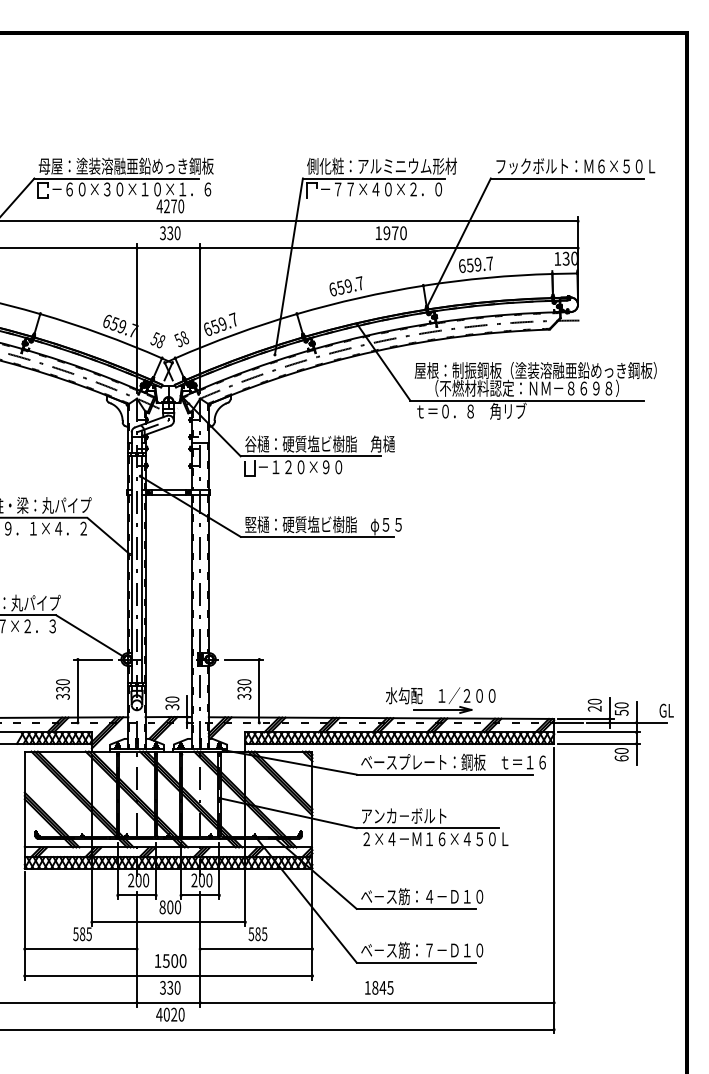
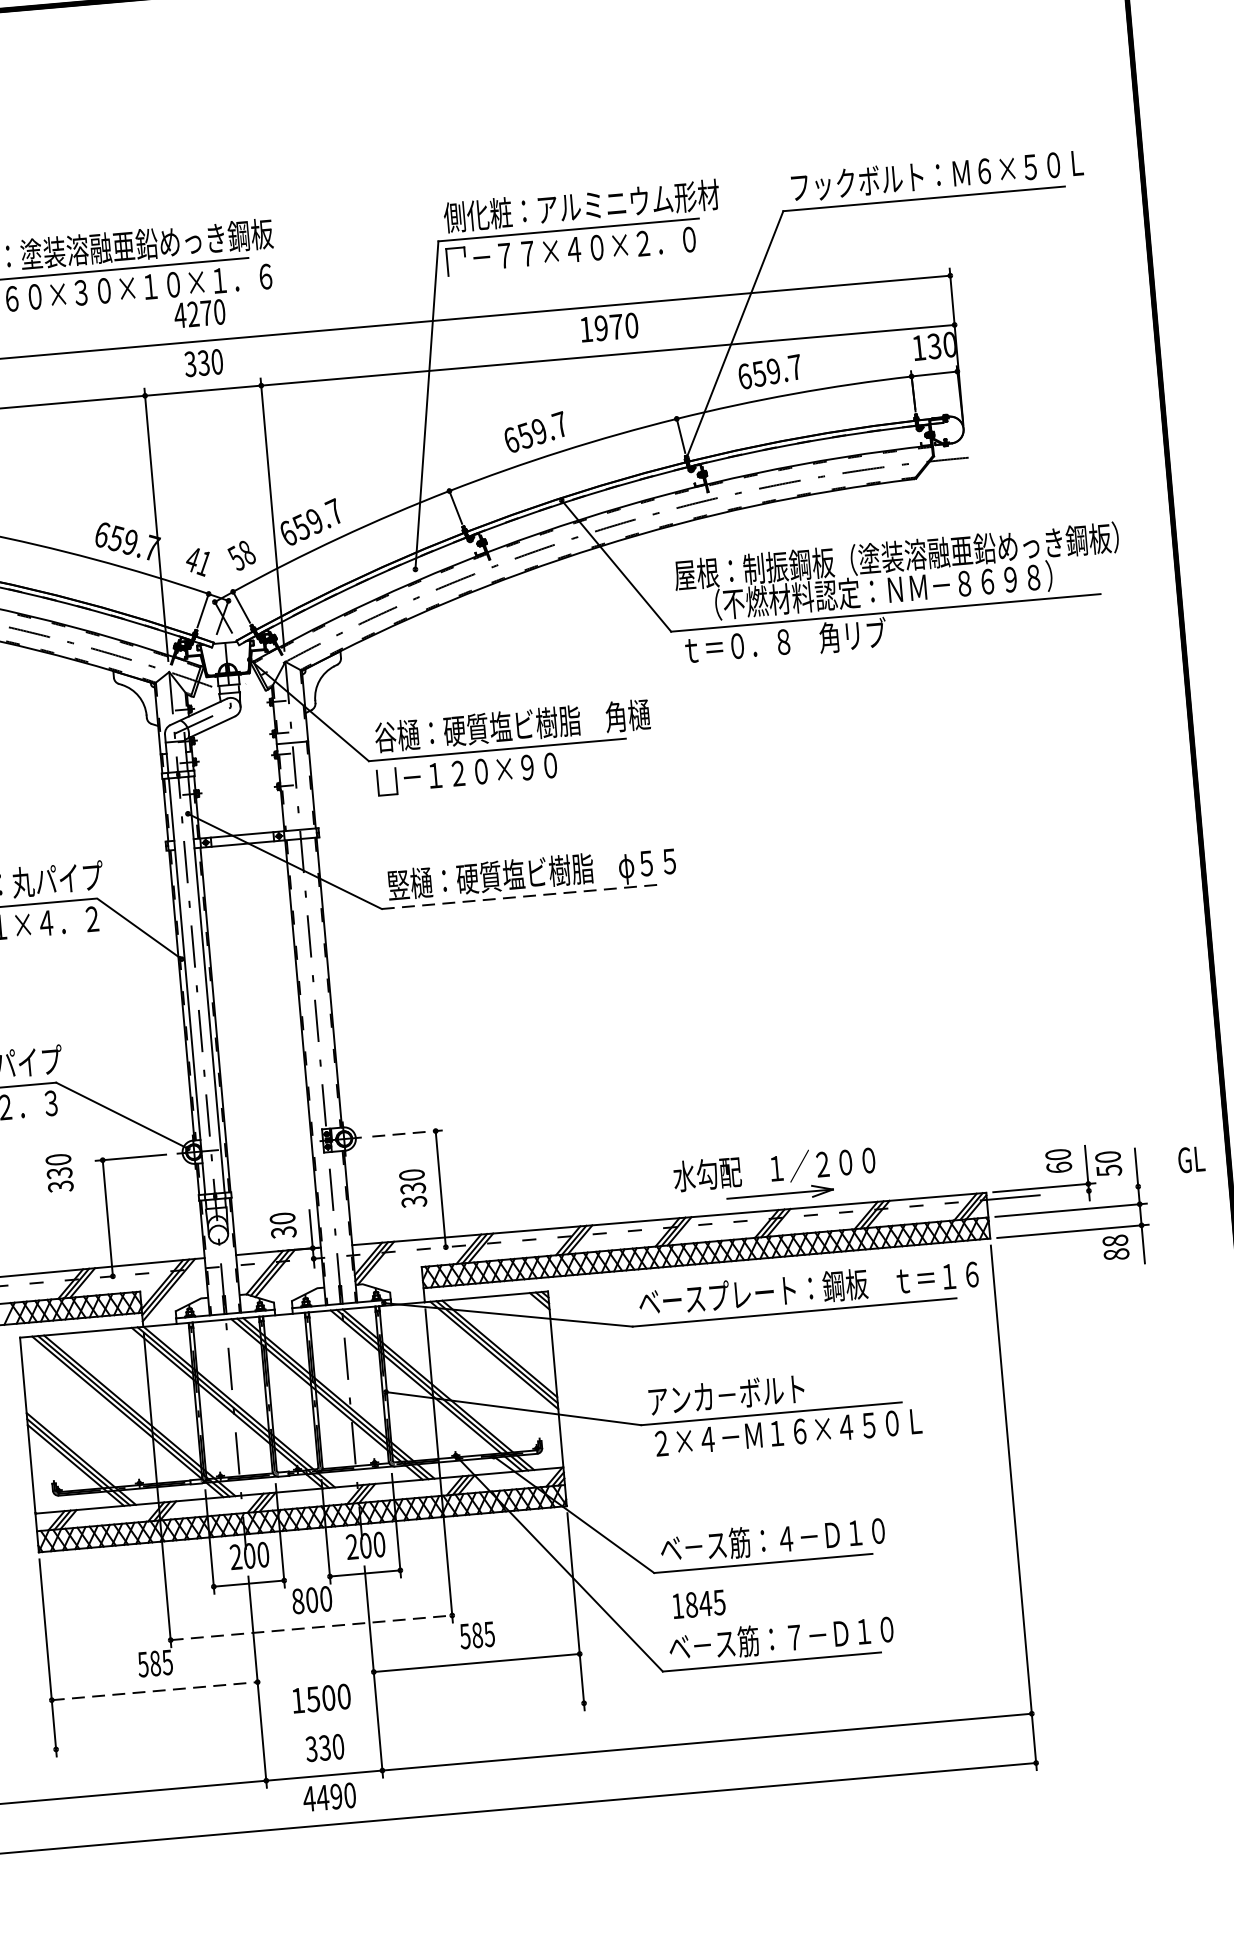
text: (157, 340) -> (197, 561), 58 -> 41
line: (317, 536) -> (522, 895), solid -> dashed
line: (244, 659) -> (408, 1133), solid -> dashed
text: (62, 689) -> (58, 1173), moved
text: (594, 708) -> (1058, 1167), 20 -> 60
line: (626, 722) -> (1119, 1187), removed
text: (621, 754) -> (1115, 1247), 60 -> 88
line: (168, 922) -> (311, 1628), solid -> dashed
line: (81, 949) -> (155, 1691), solid -> dashed
line: (168, 975) -> (319, 1725), removed
text: (379, 987) -> (699, 1603), moved
text: (170, 1014) -> (329, 1796), 4020 -> 4490

